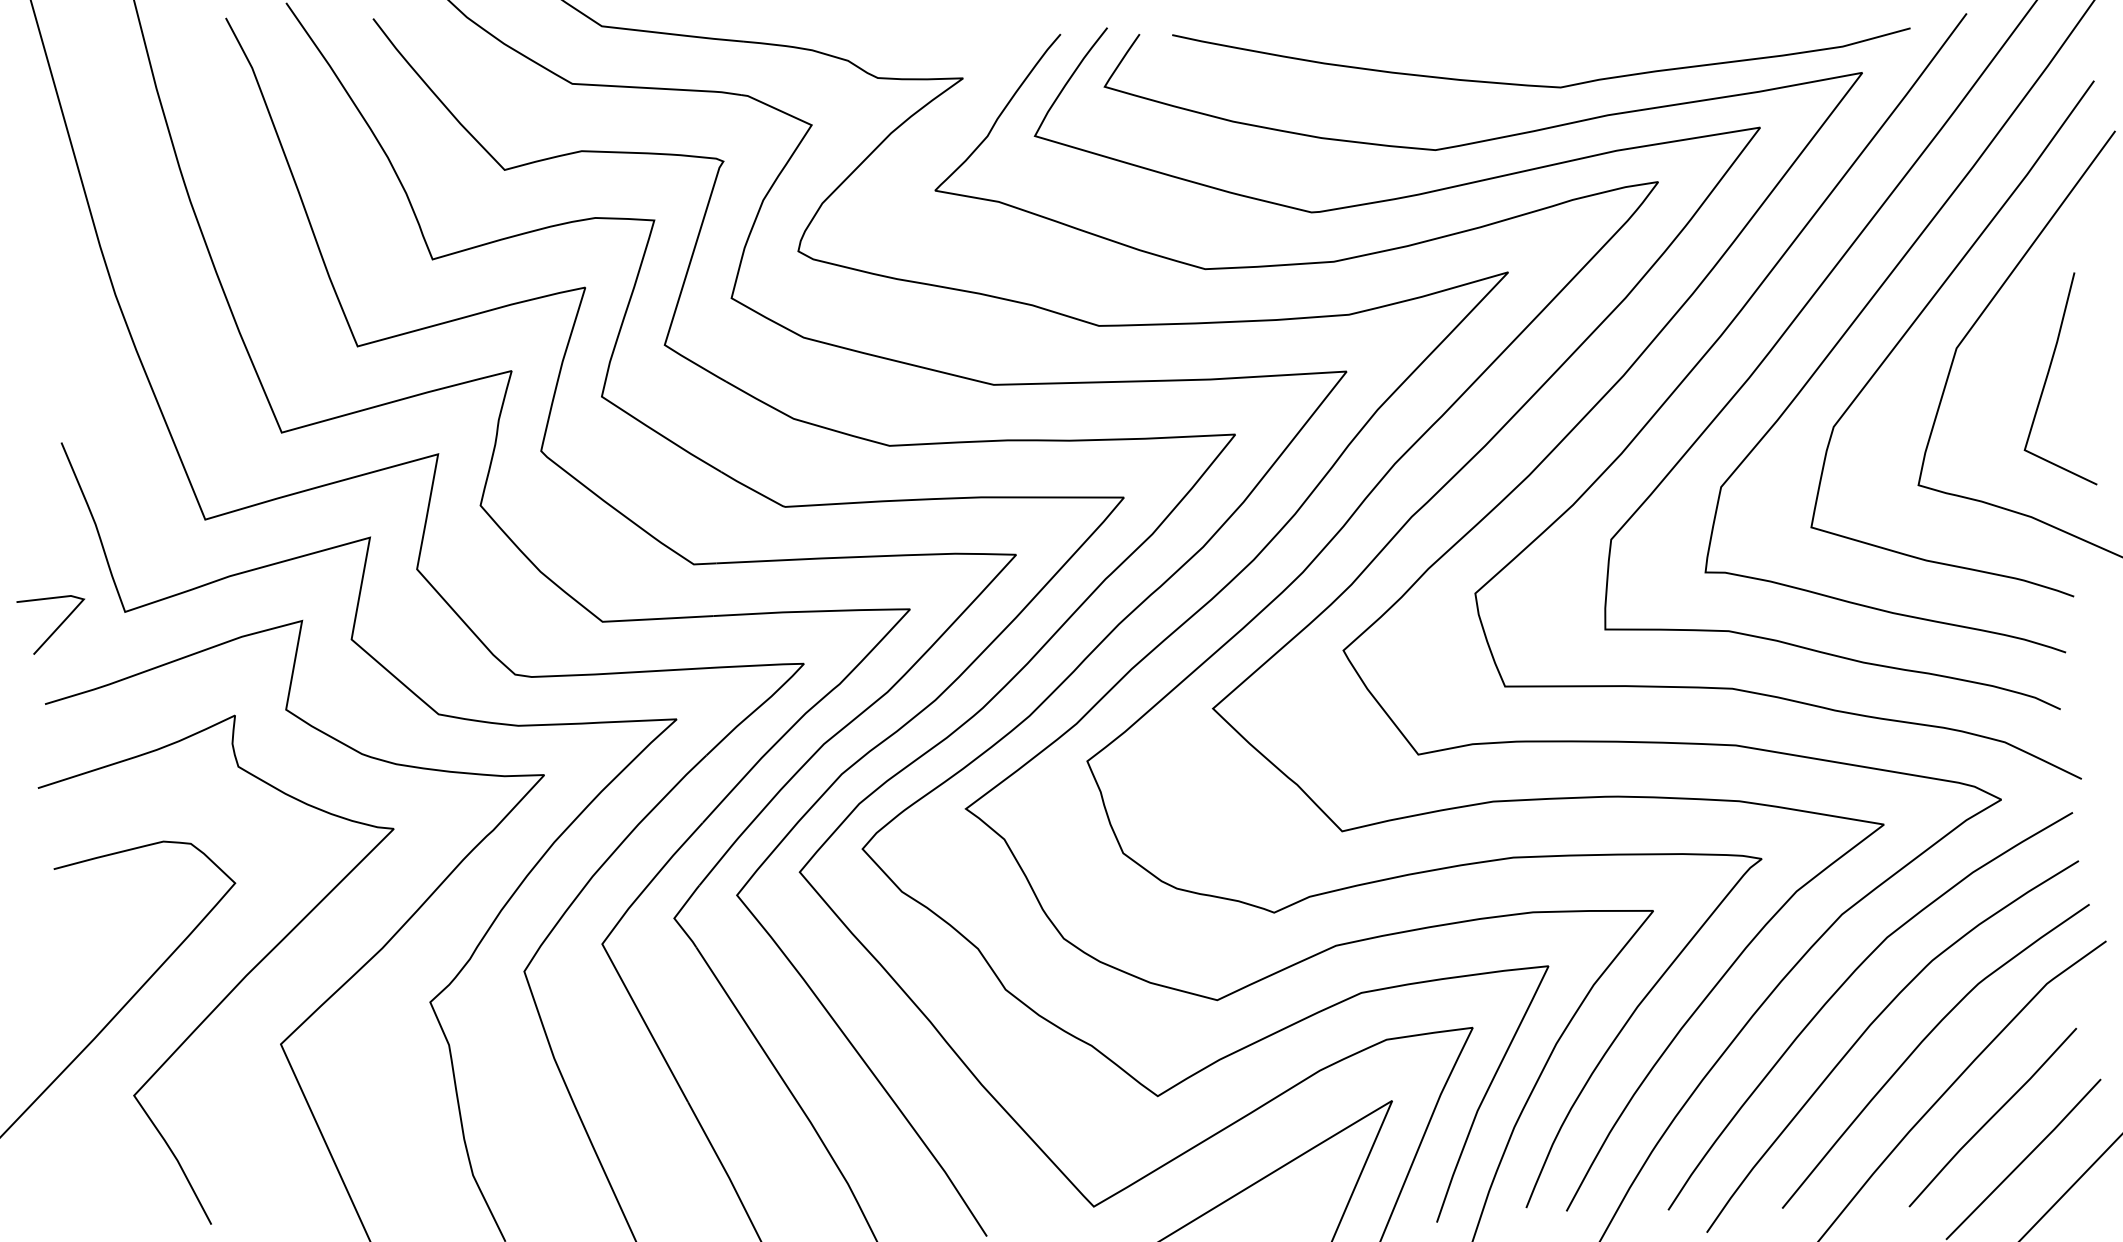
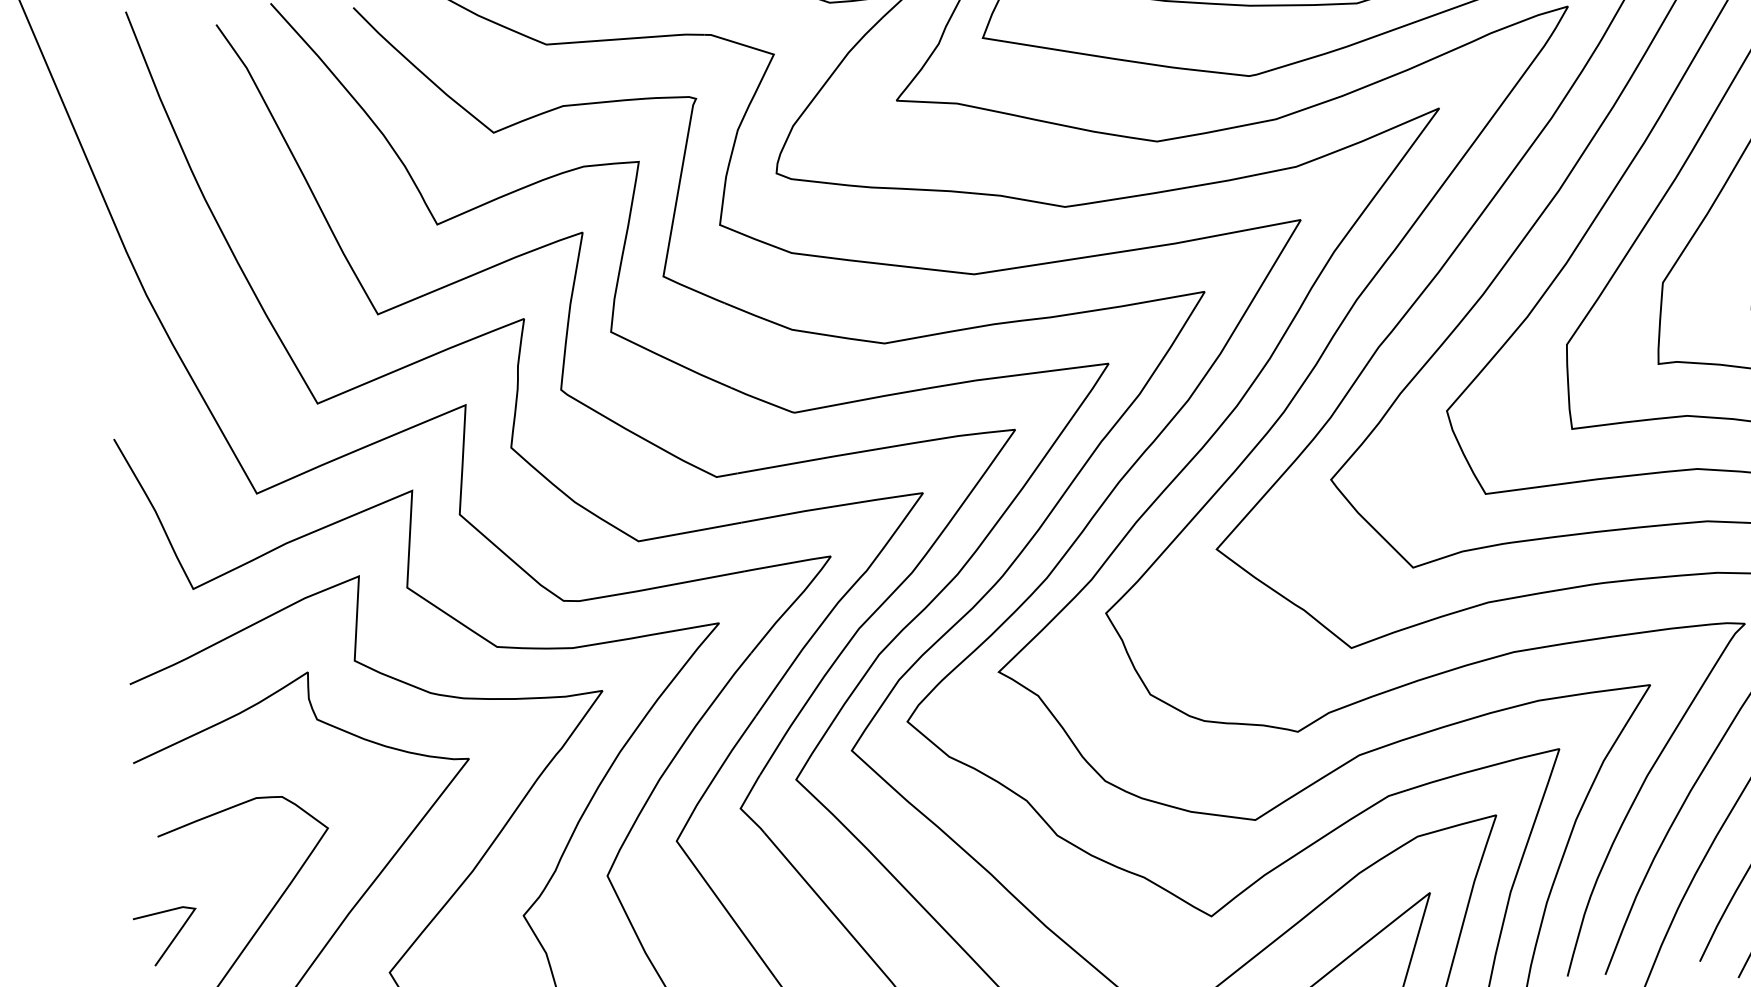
line: (55, 629) -> (172, 940), moved

